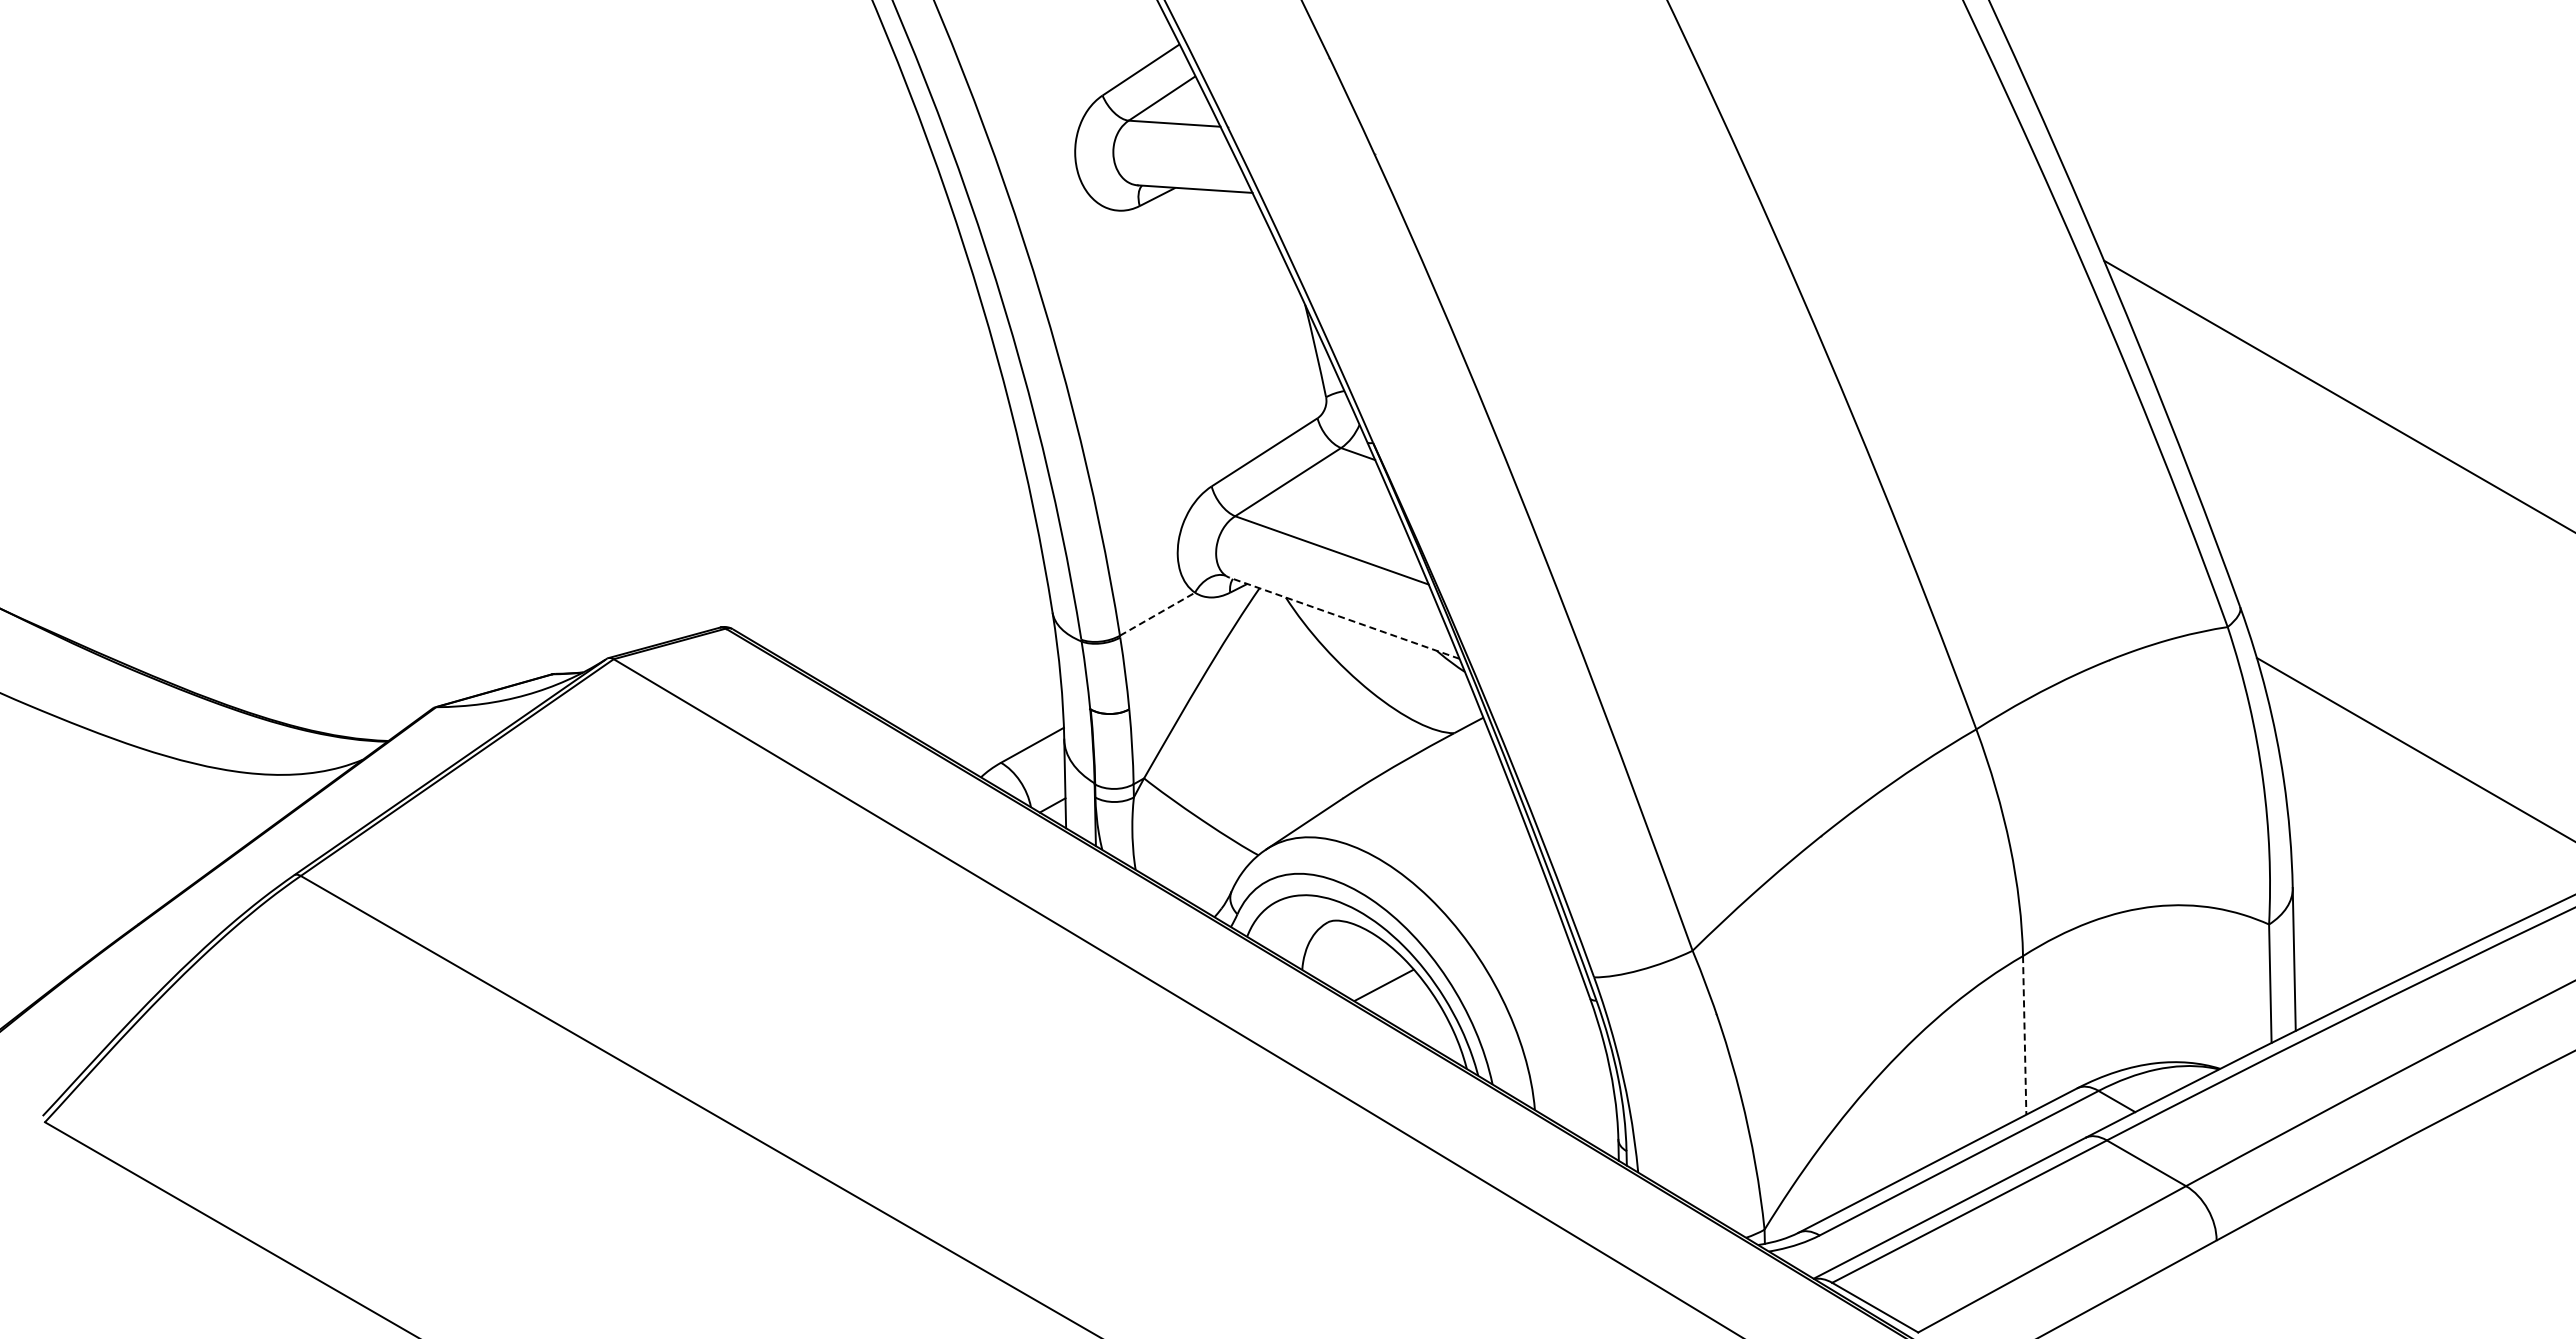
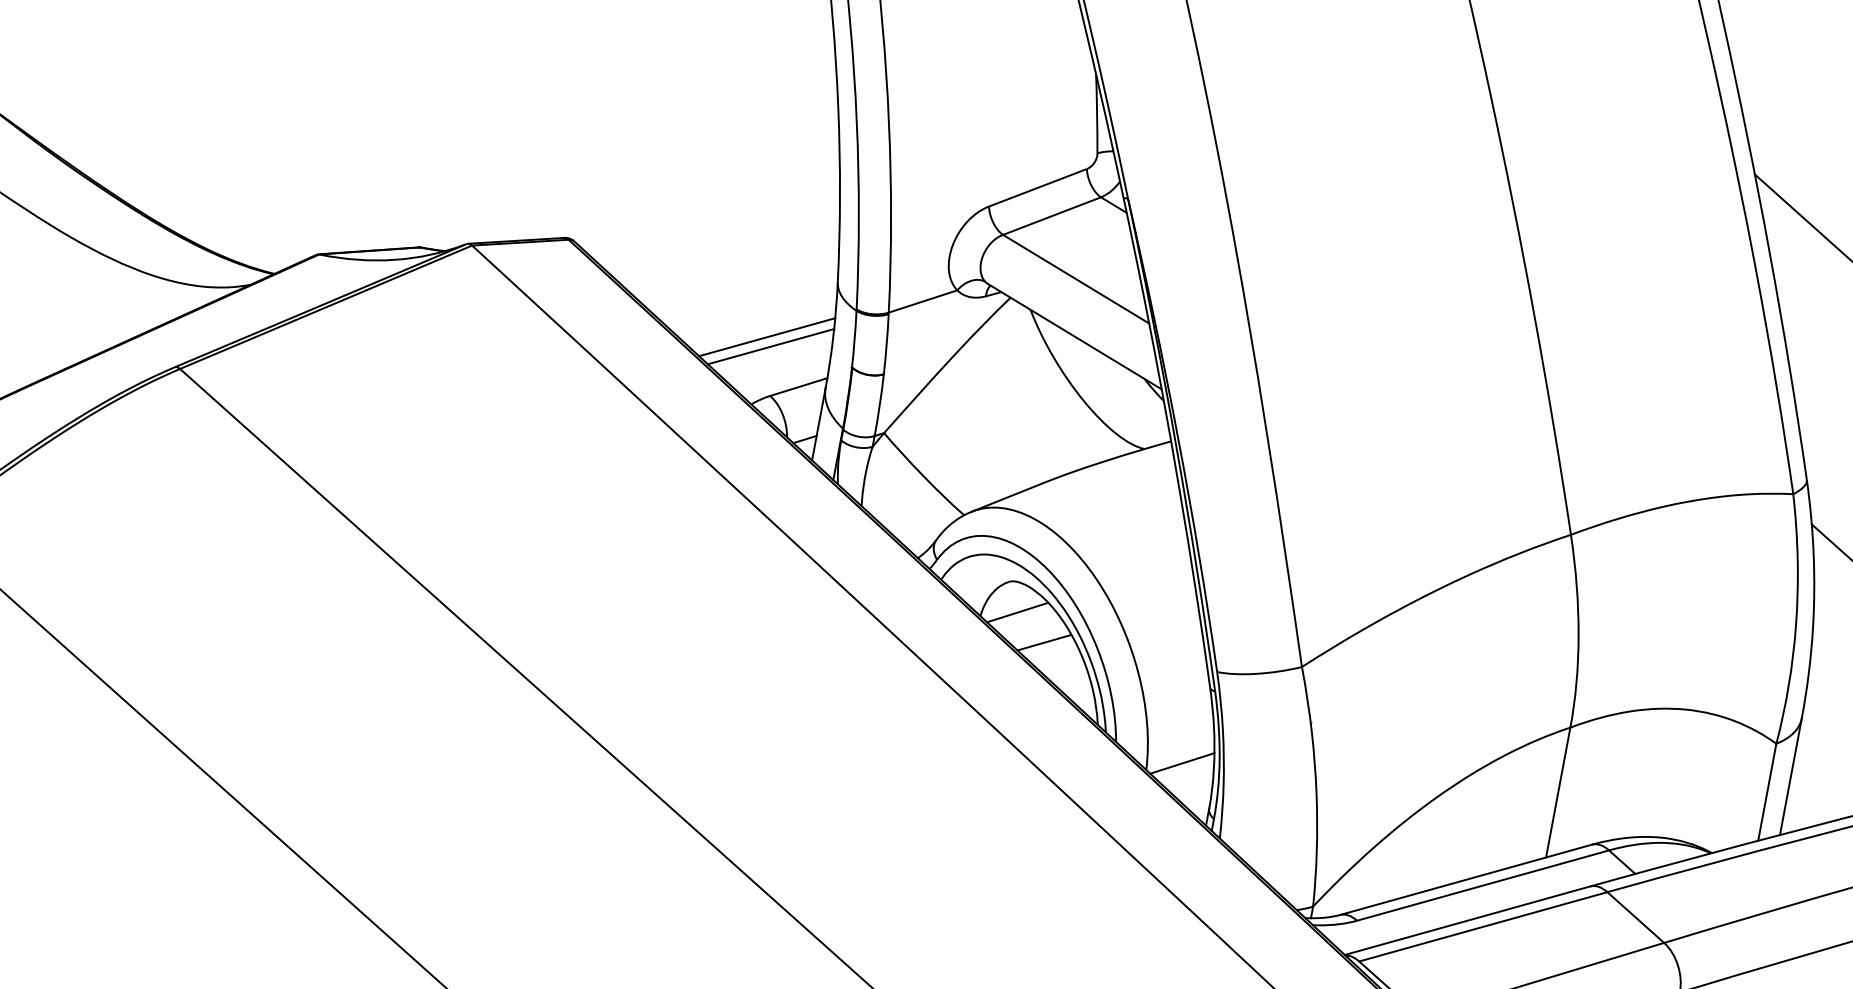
line: (1157, 613) -> (923, 300), dashed -> solid
line: (1344, 618) -> (1074, 336), dashed -> solid
line: (982, 694) -> (766, 337), added
line: (989, 704) -> (770, 346), added
line: (1344, 956) -> (1017, 612), added
line: (2024, 1035) -> (1558, 792), dashed -> solid
line: (1575, 1093) -> (1182, 763), added

